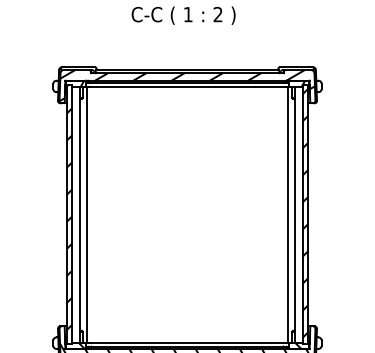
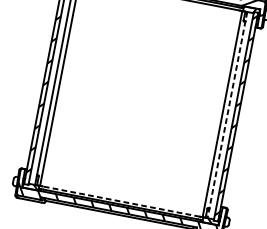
line: (294, 215) -> (227, 115), solid -> dashed
line: (187, 342) -> (121, 201), solid -> dashed

